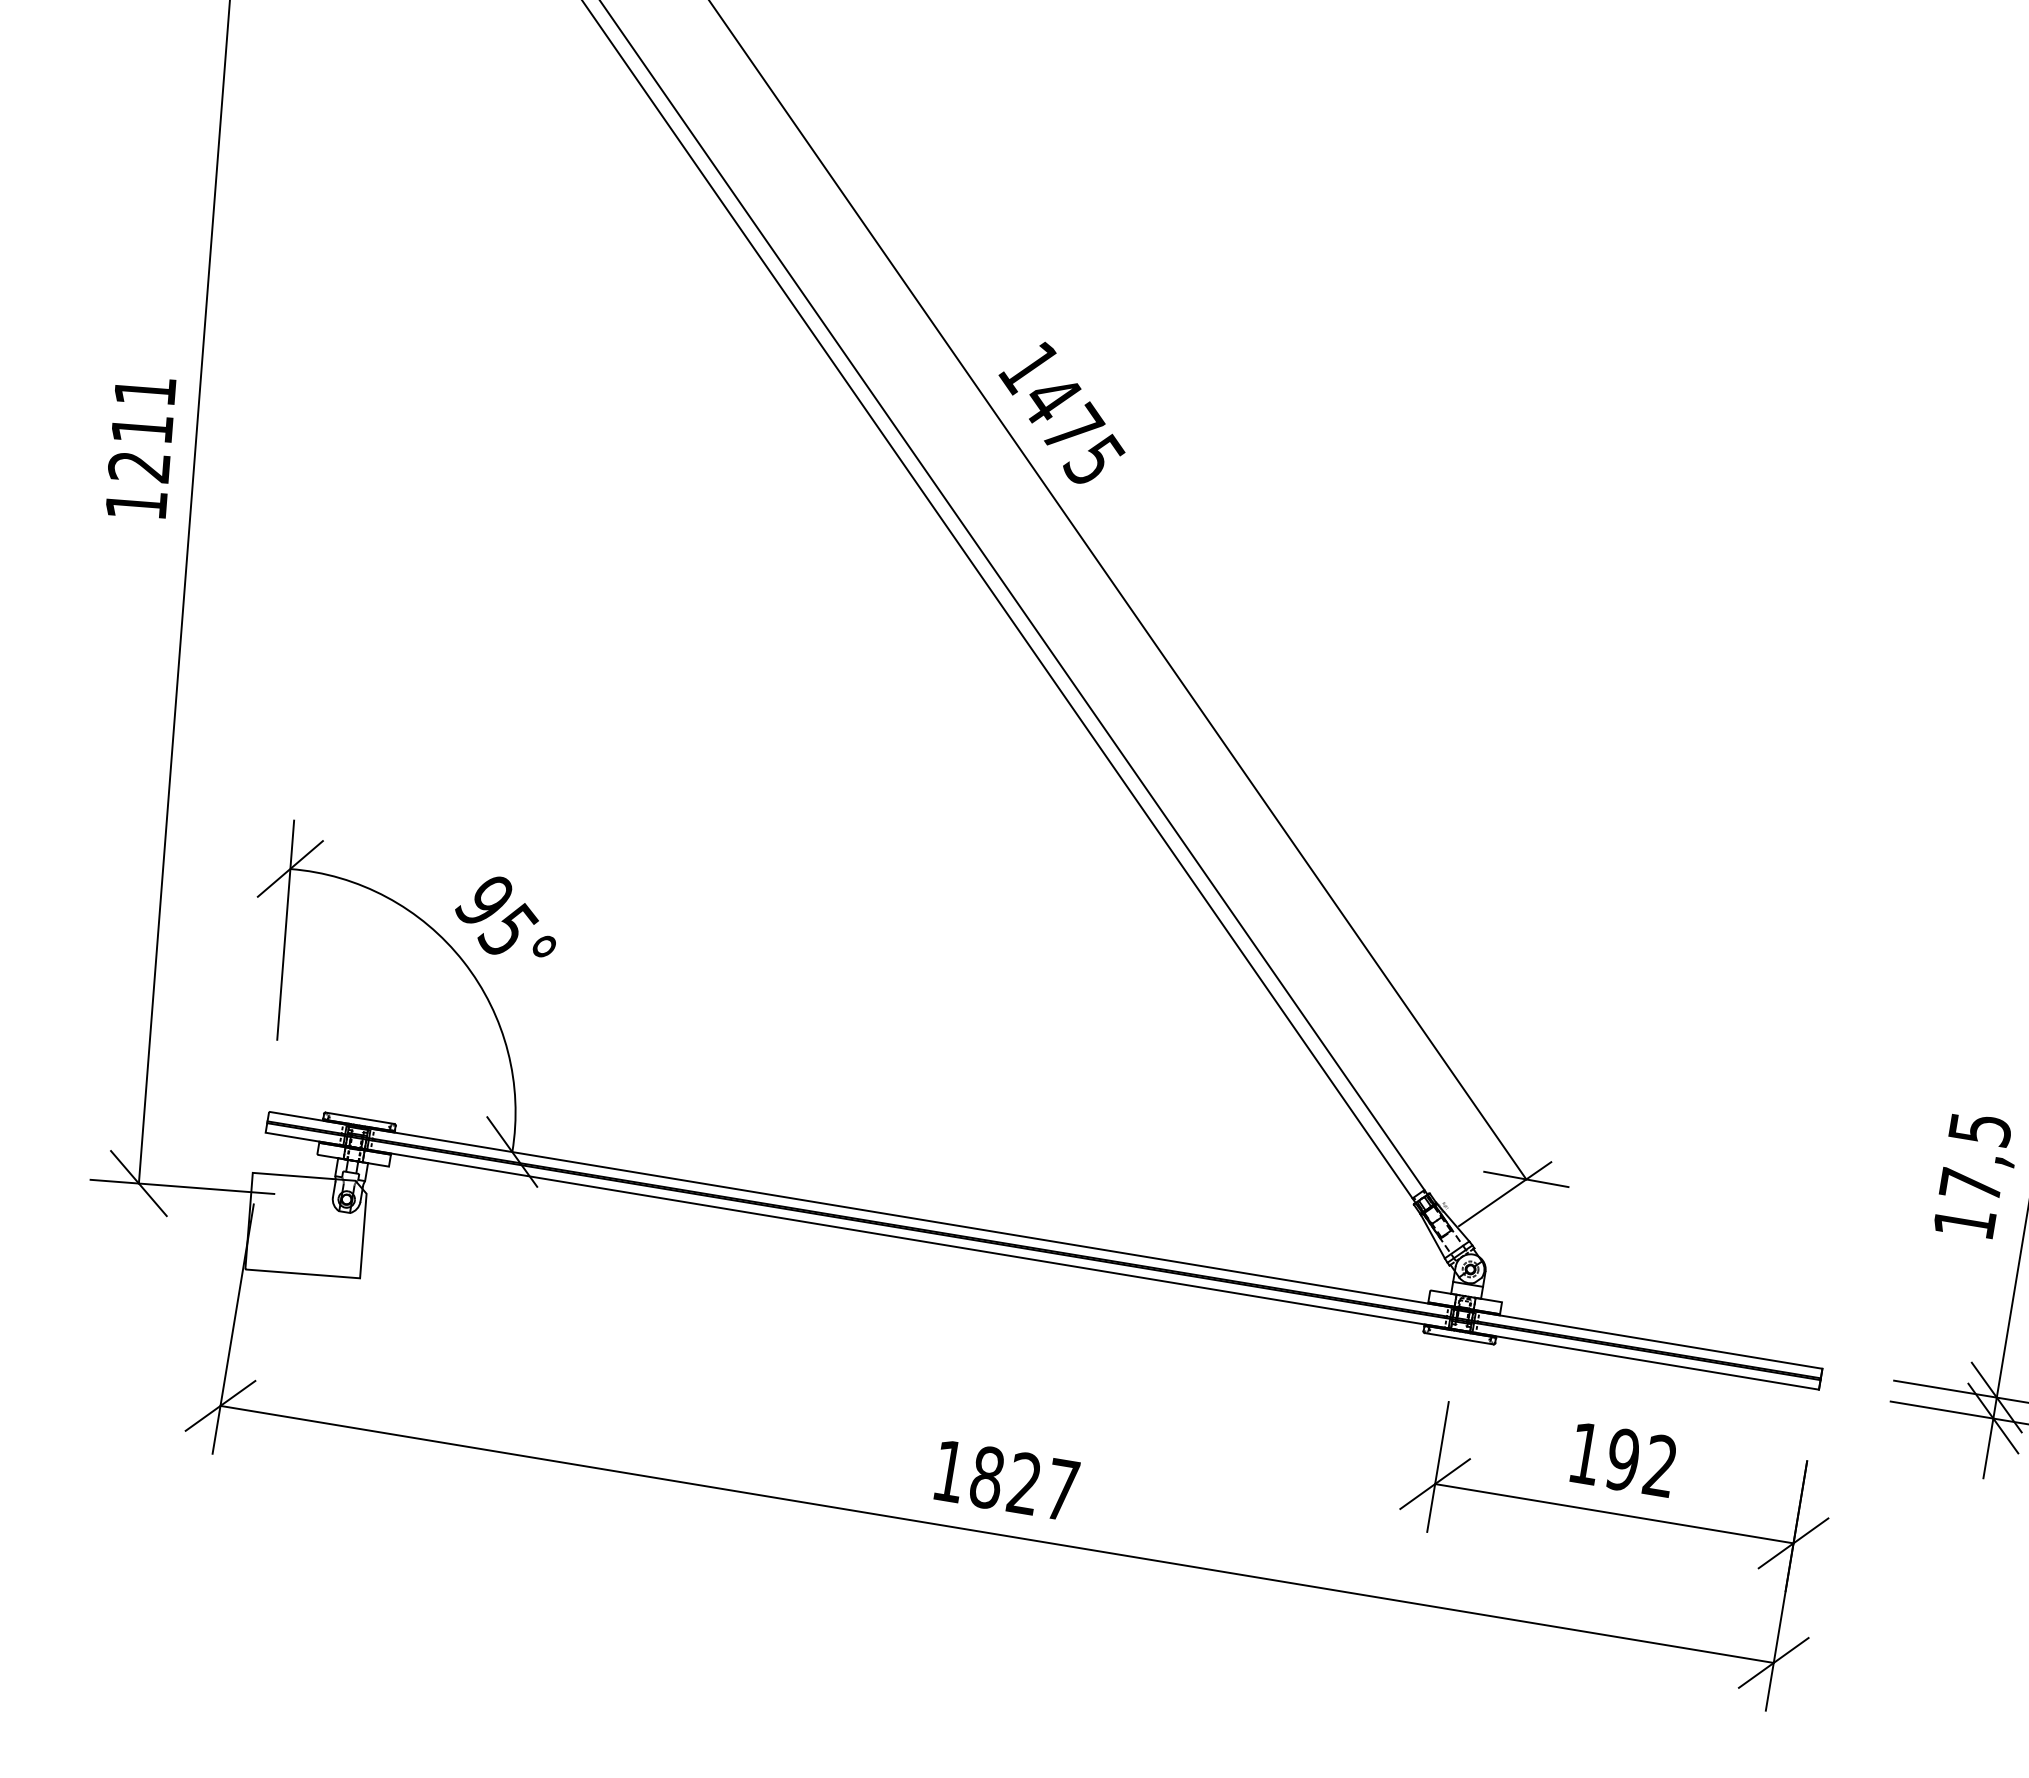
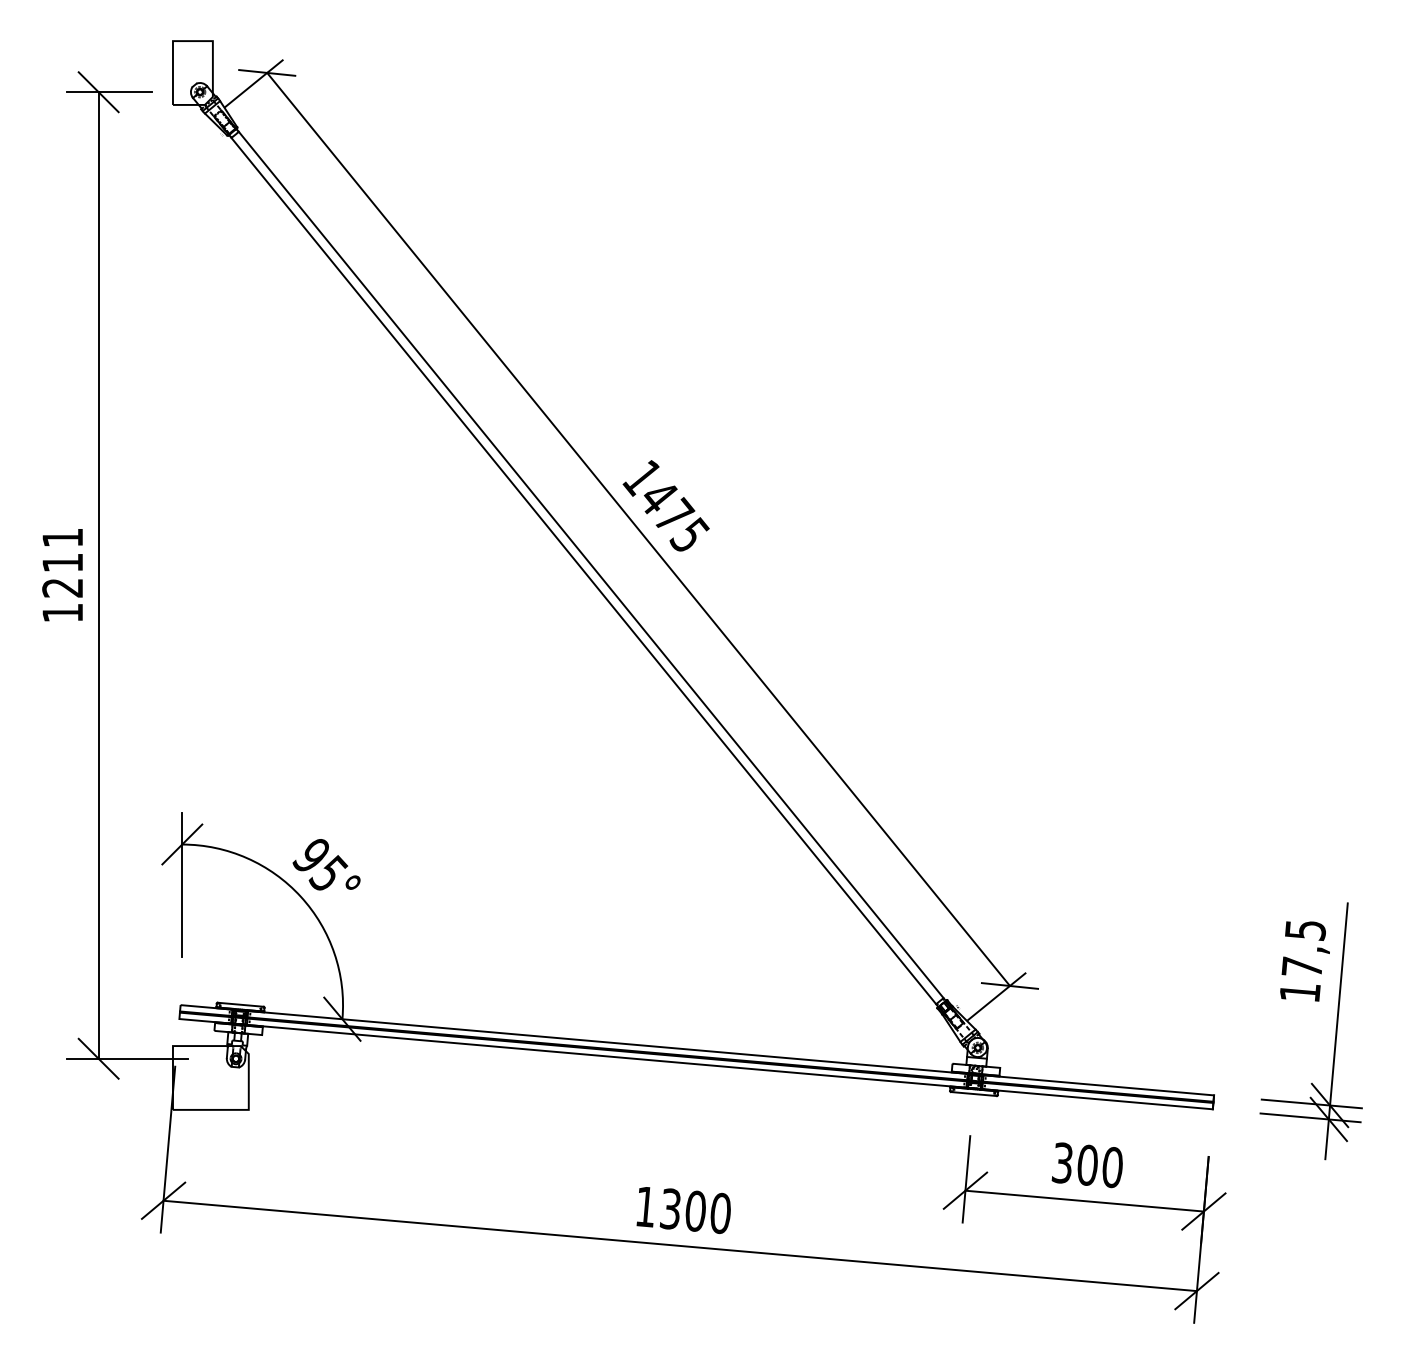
text: (1621, 1460) -> (1086, 1165), 192 -> 300
text: (1024, 1484) -> (695, 1211), 1827 -> 1300

